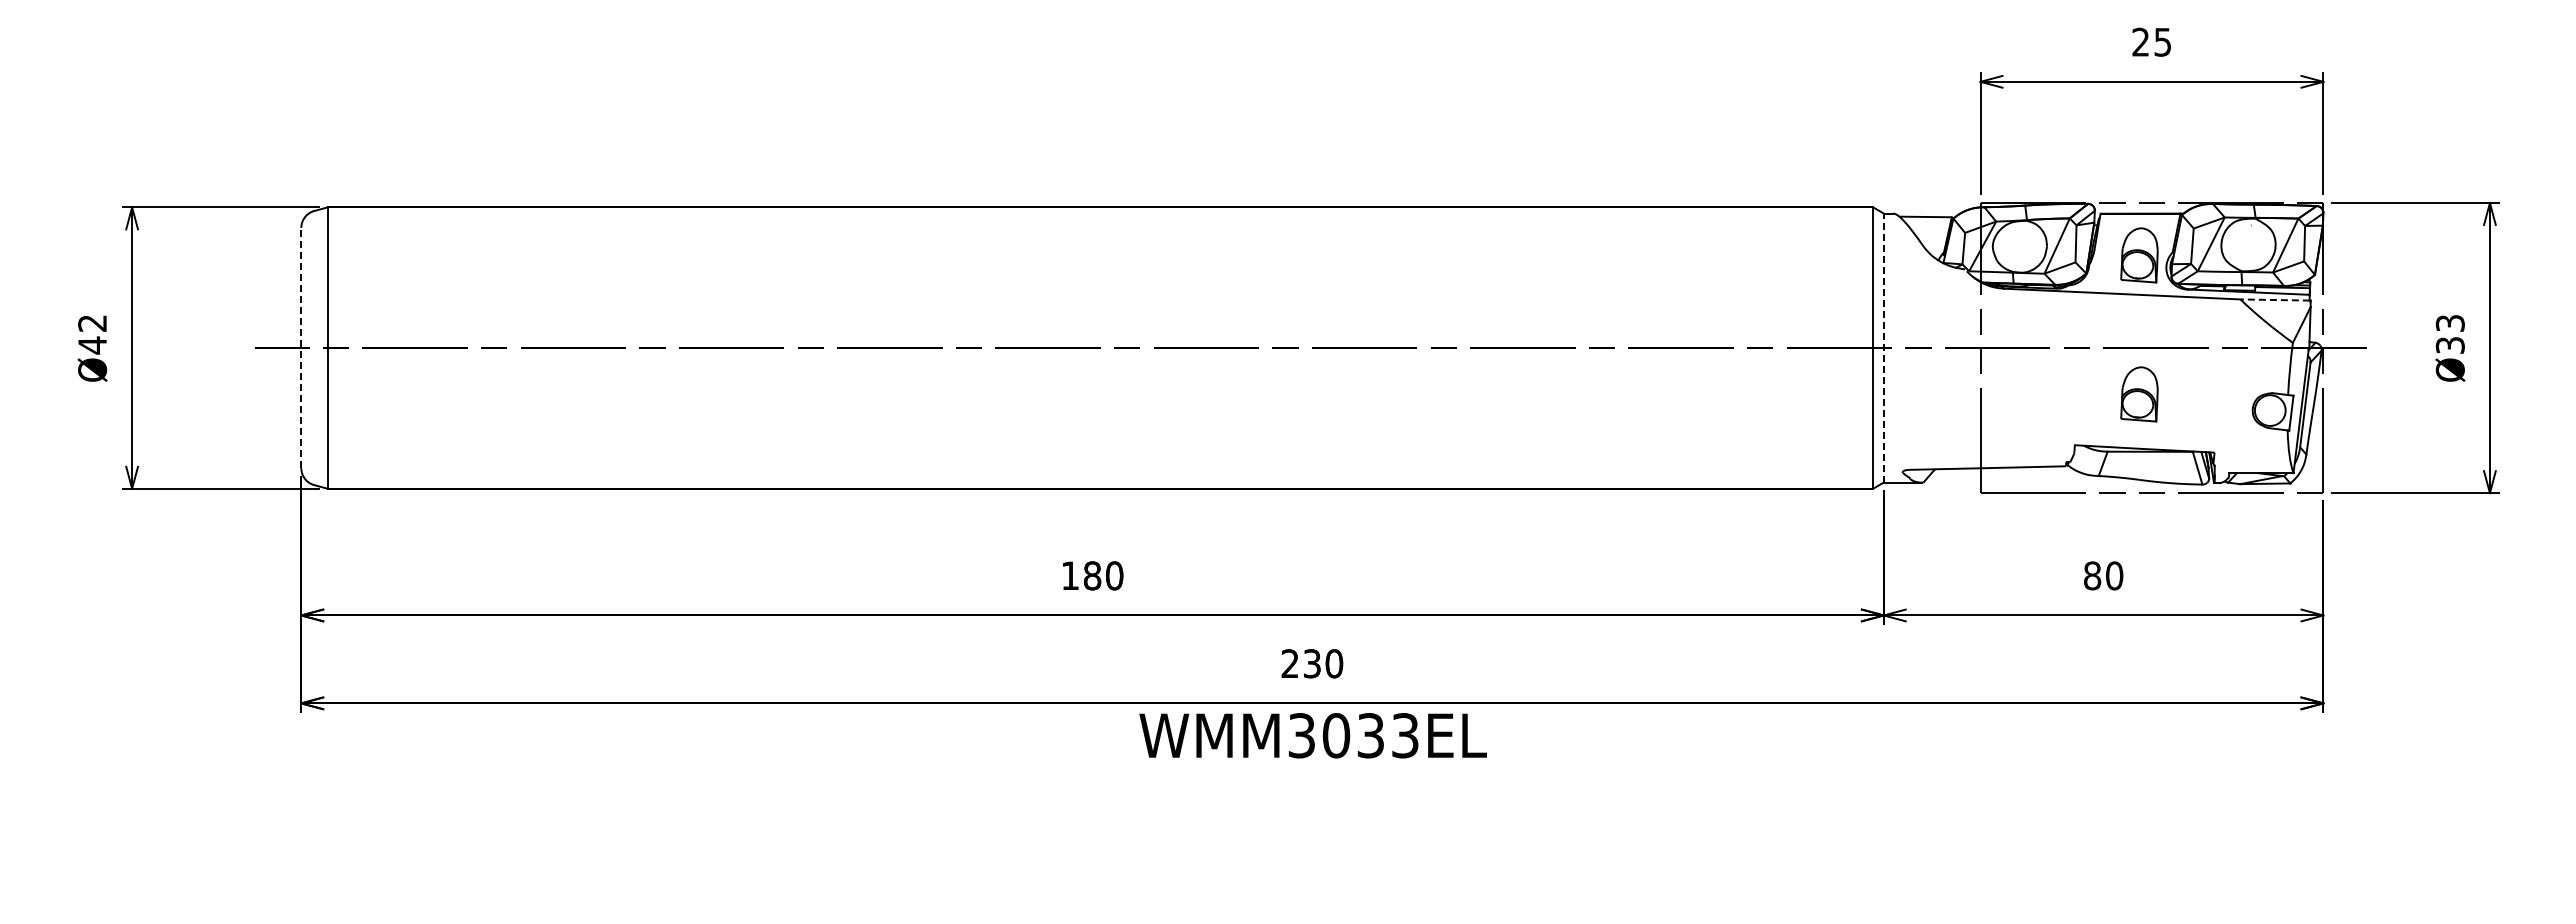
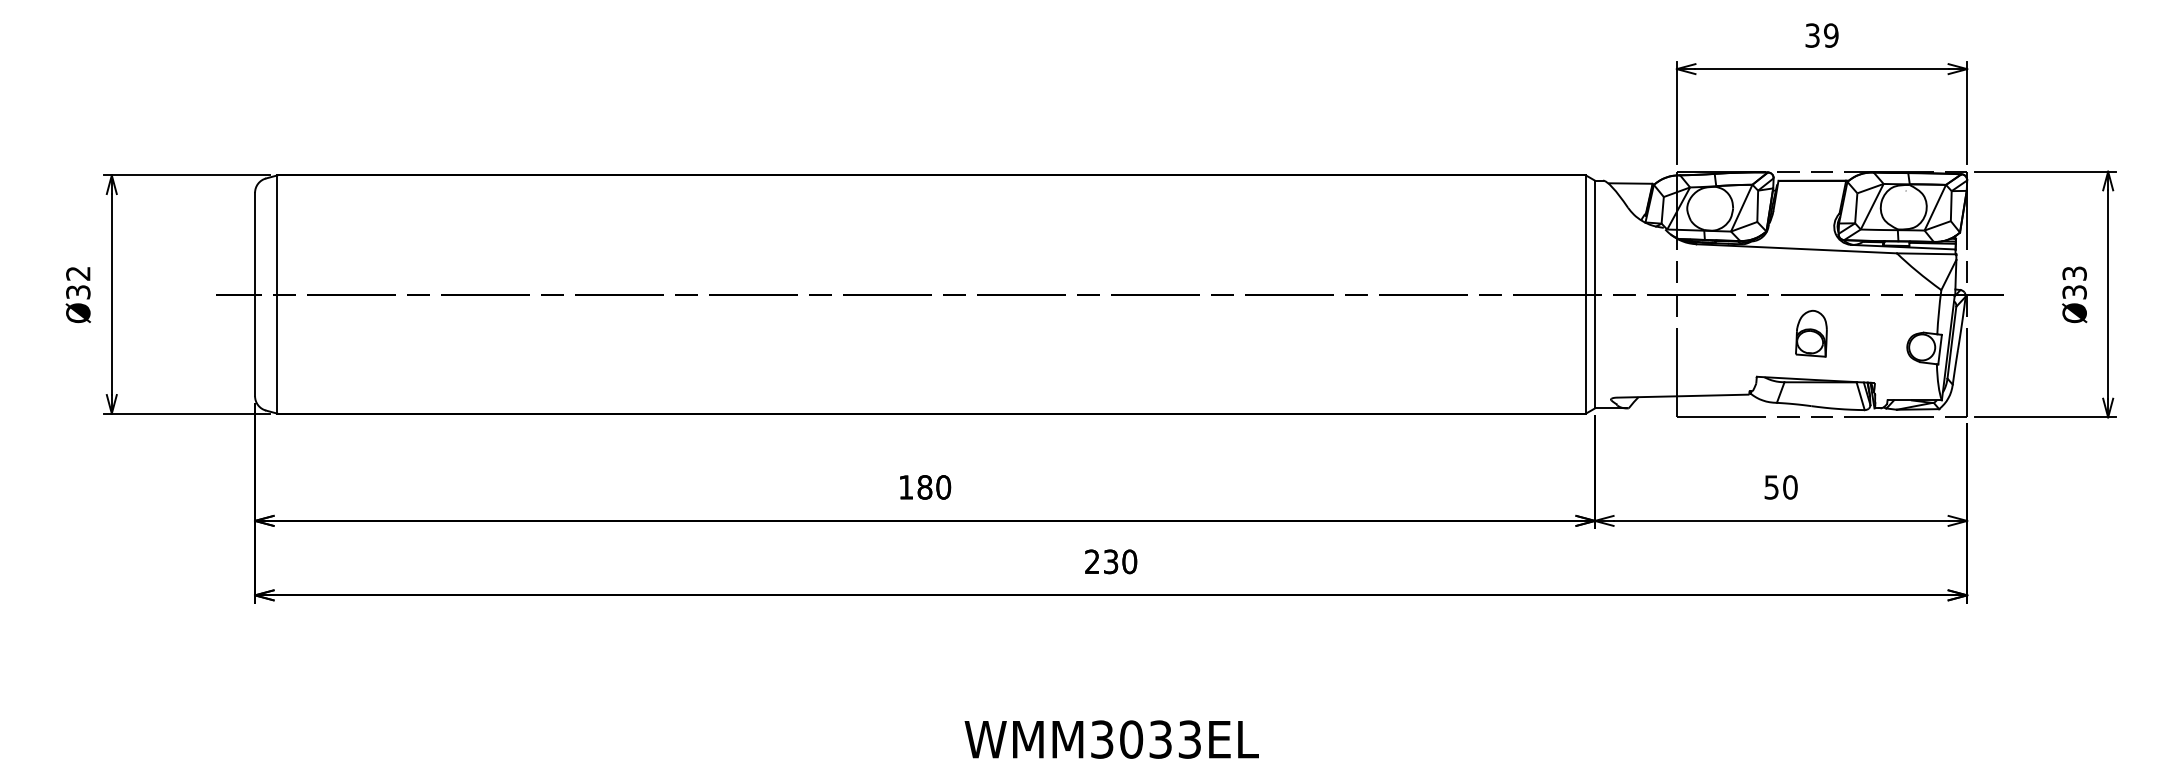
text: (2151, 41) -> (1821, 34), 25 -> 39
part: (2139, 255) -> (1811, 216), removed
line: (2275, 300) -> (1926, 254), dashed -> solid
text: (92, 345) -> (78, 292), Ø42 -> Ø32
line: (301, 347) -> (255, 294), dashed -> solid
line: (1883, 348) -> (1594, 294), dashed -> solid
text: (2092, 575) -> (1771, 487), 80 -> 50
text: (1312, 735) -> (1111, 739), moved

